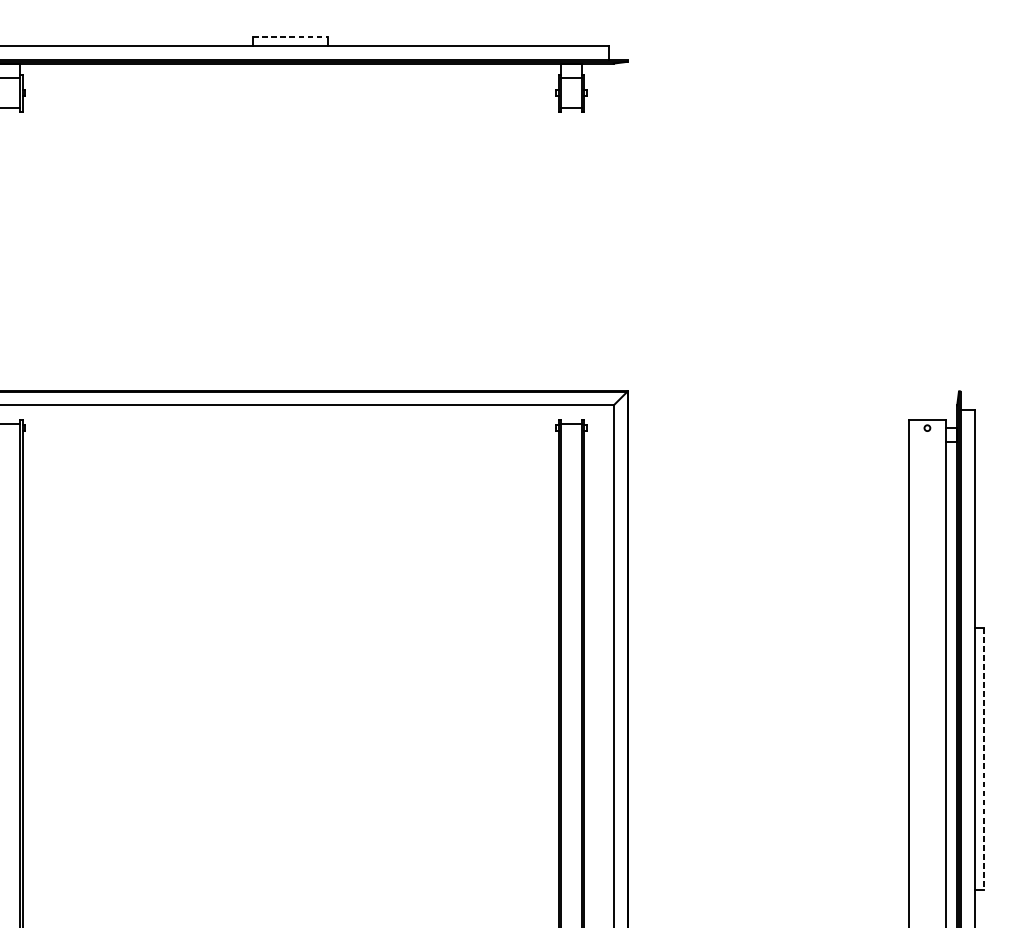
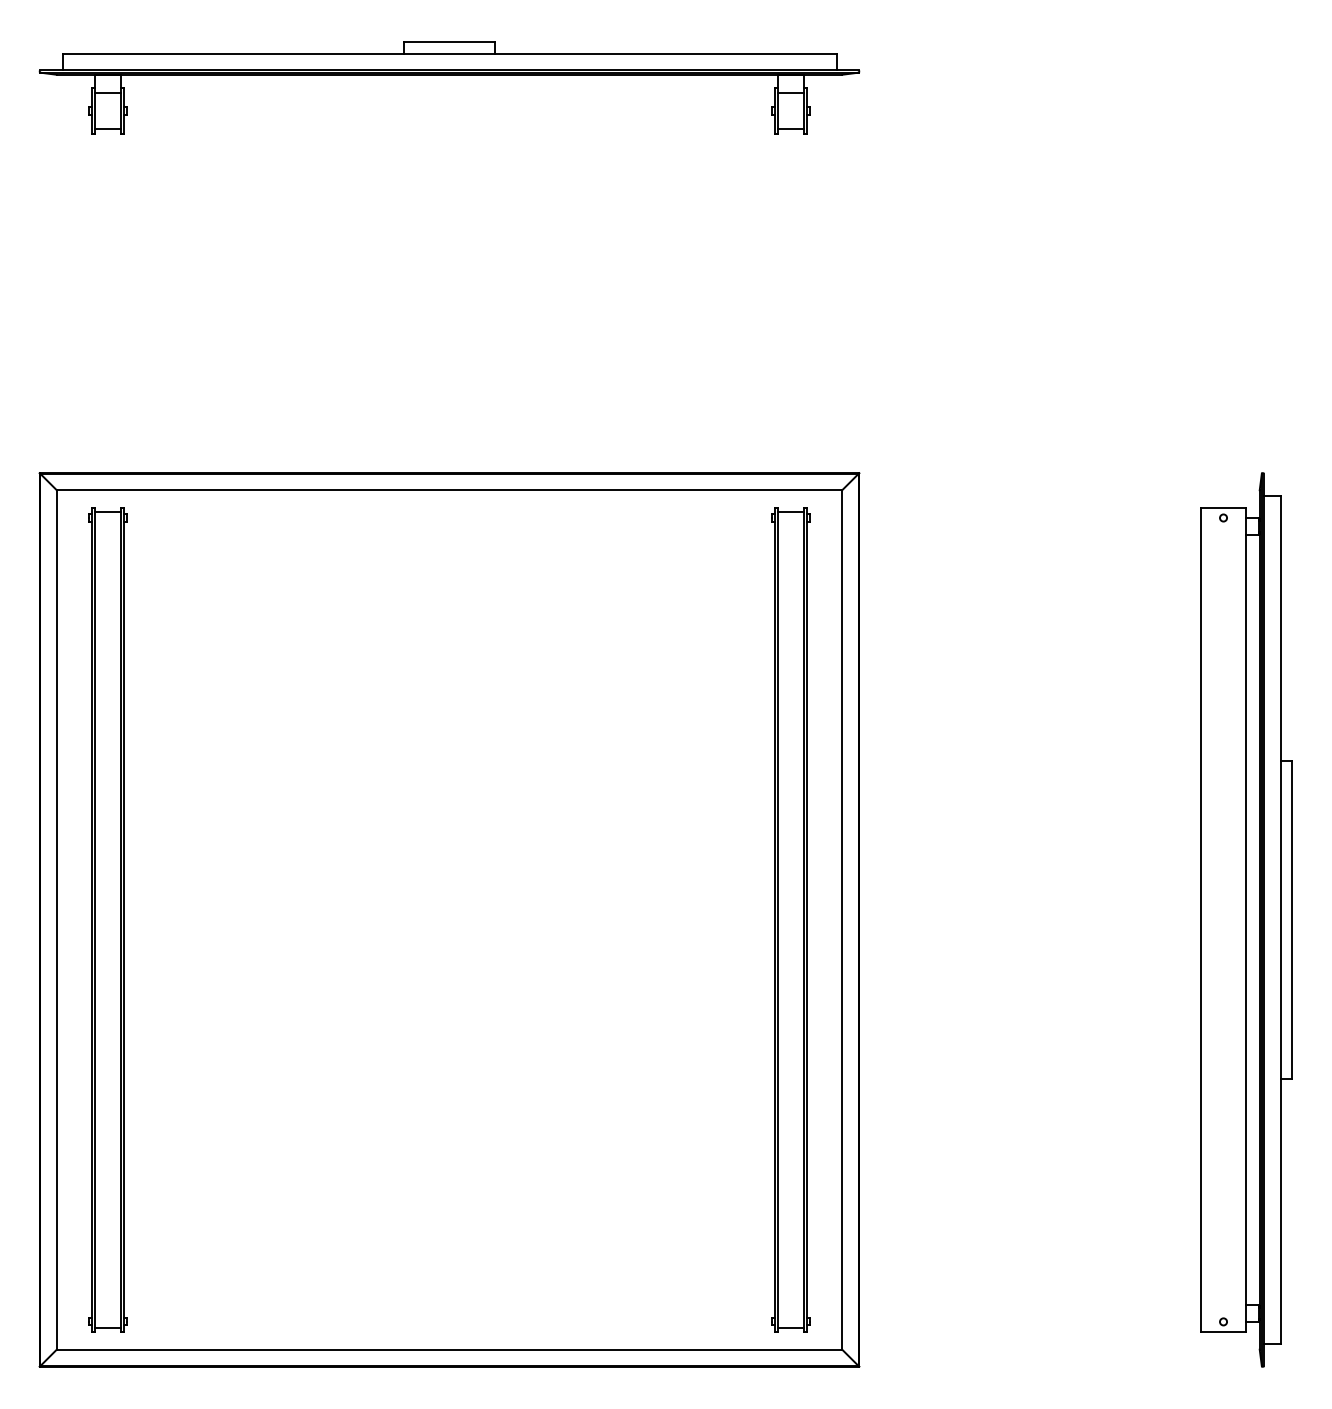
line: (290, 37) -> (449, 42), dashed -> solid
line: (984, 759) -> (1292, 920), dashed -> solid

